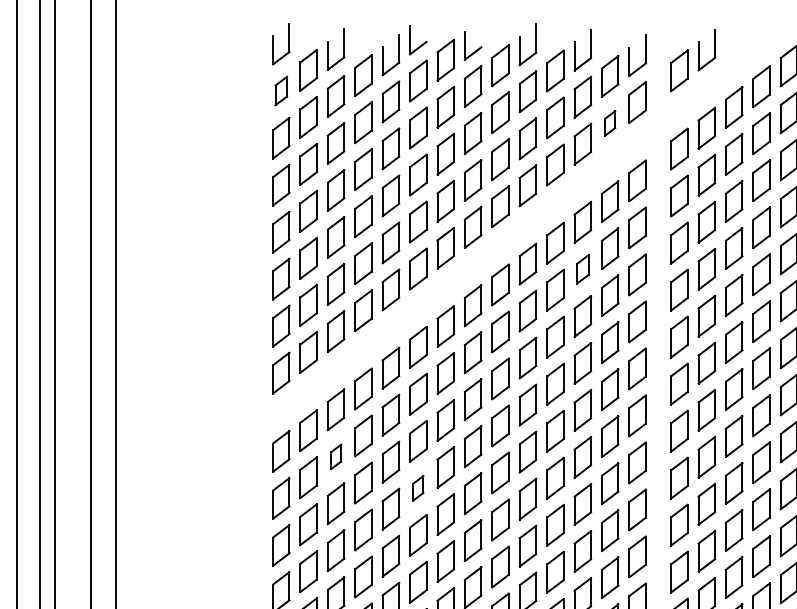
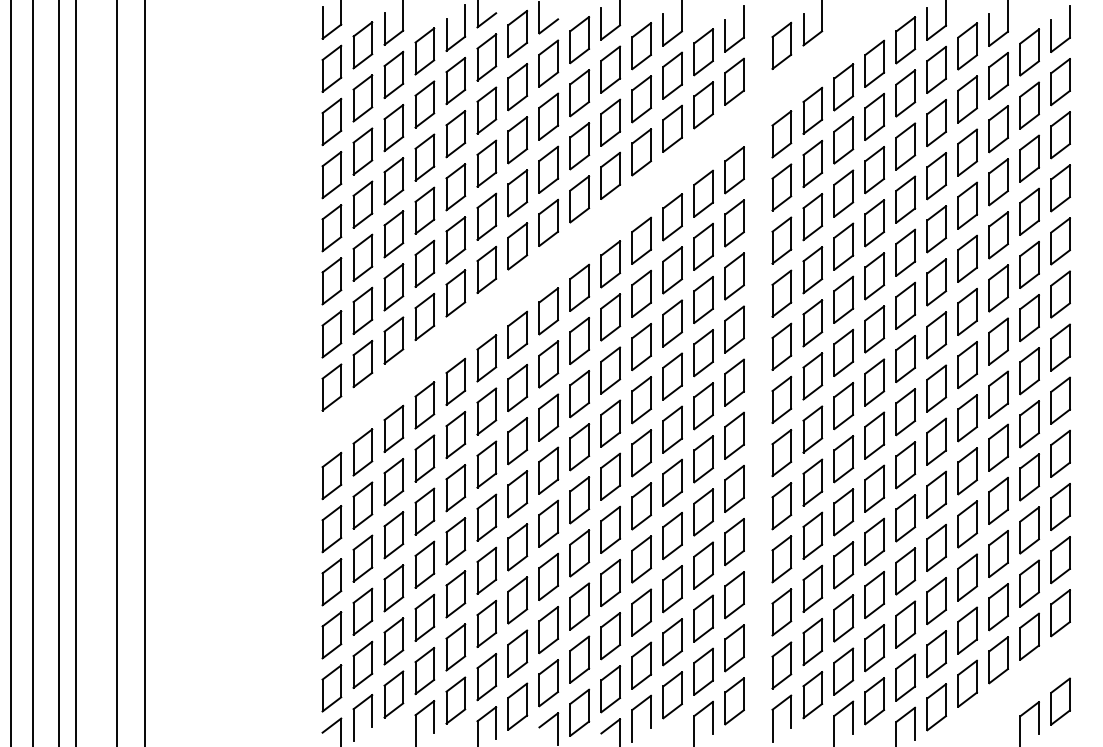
part: (280, 90) -> (331, 68), size x1.43
part: (610, 123) -> (703, 105), size x1.67
part: (582, 269) -> (672, 270), size x1.43
part: (335, 457) -> (393, 482), size x1.67
part: (418, 488) -> (486, 517), size x1.67

